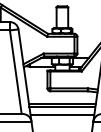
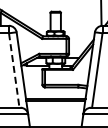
line: (16, 72) -> (14, 70), solid -> dashed
line: (62, 114) -> (55, 108), removed

